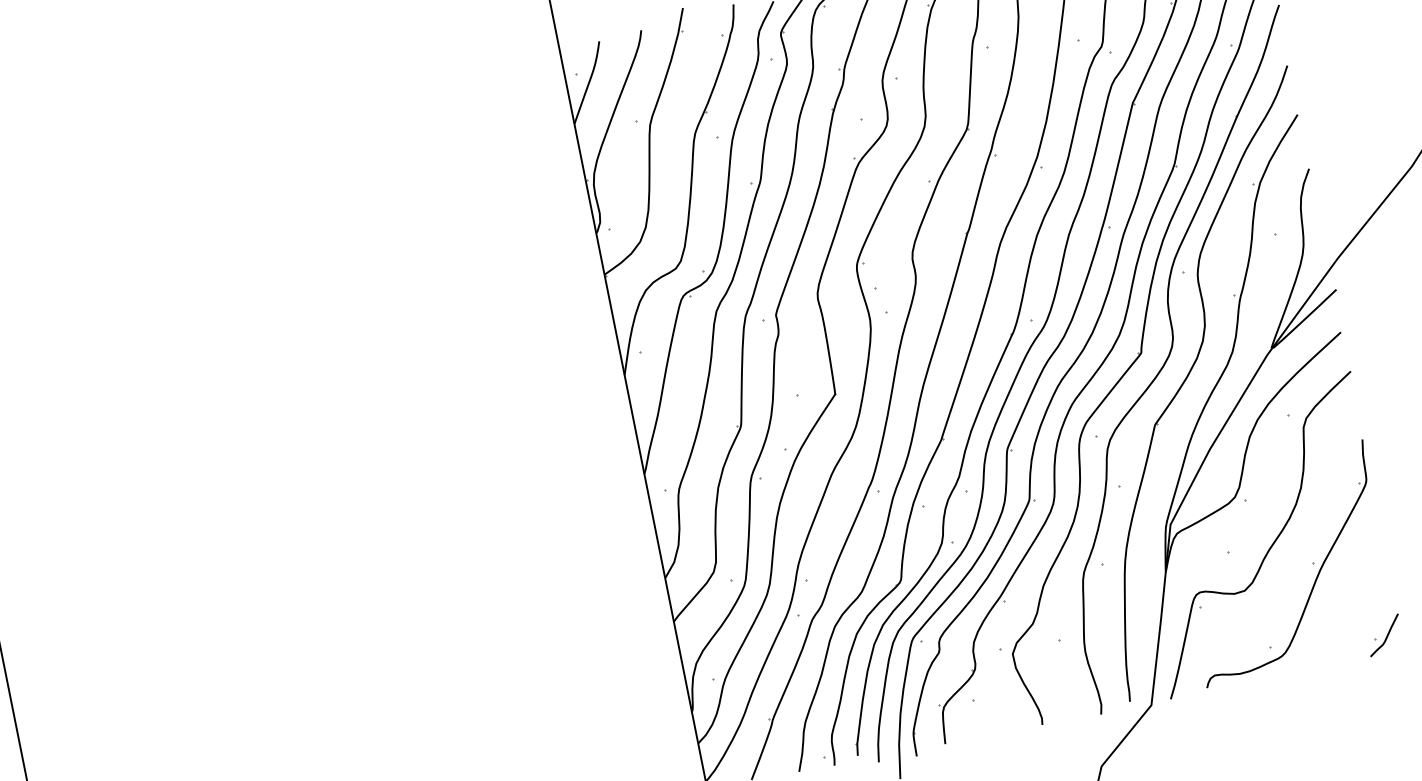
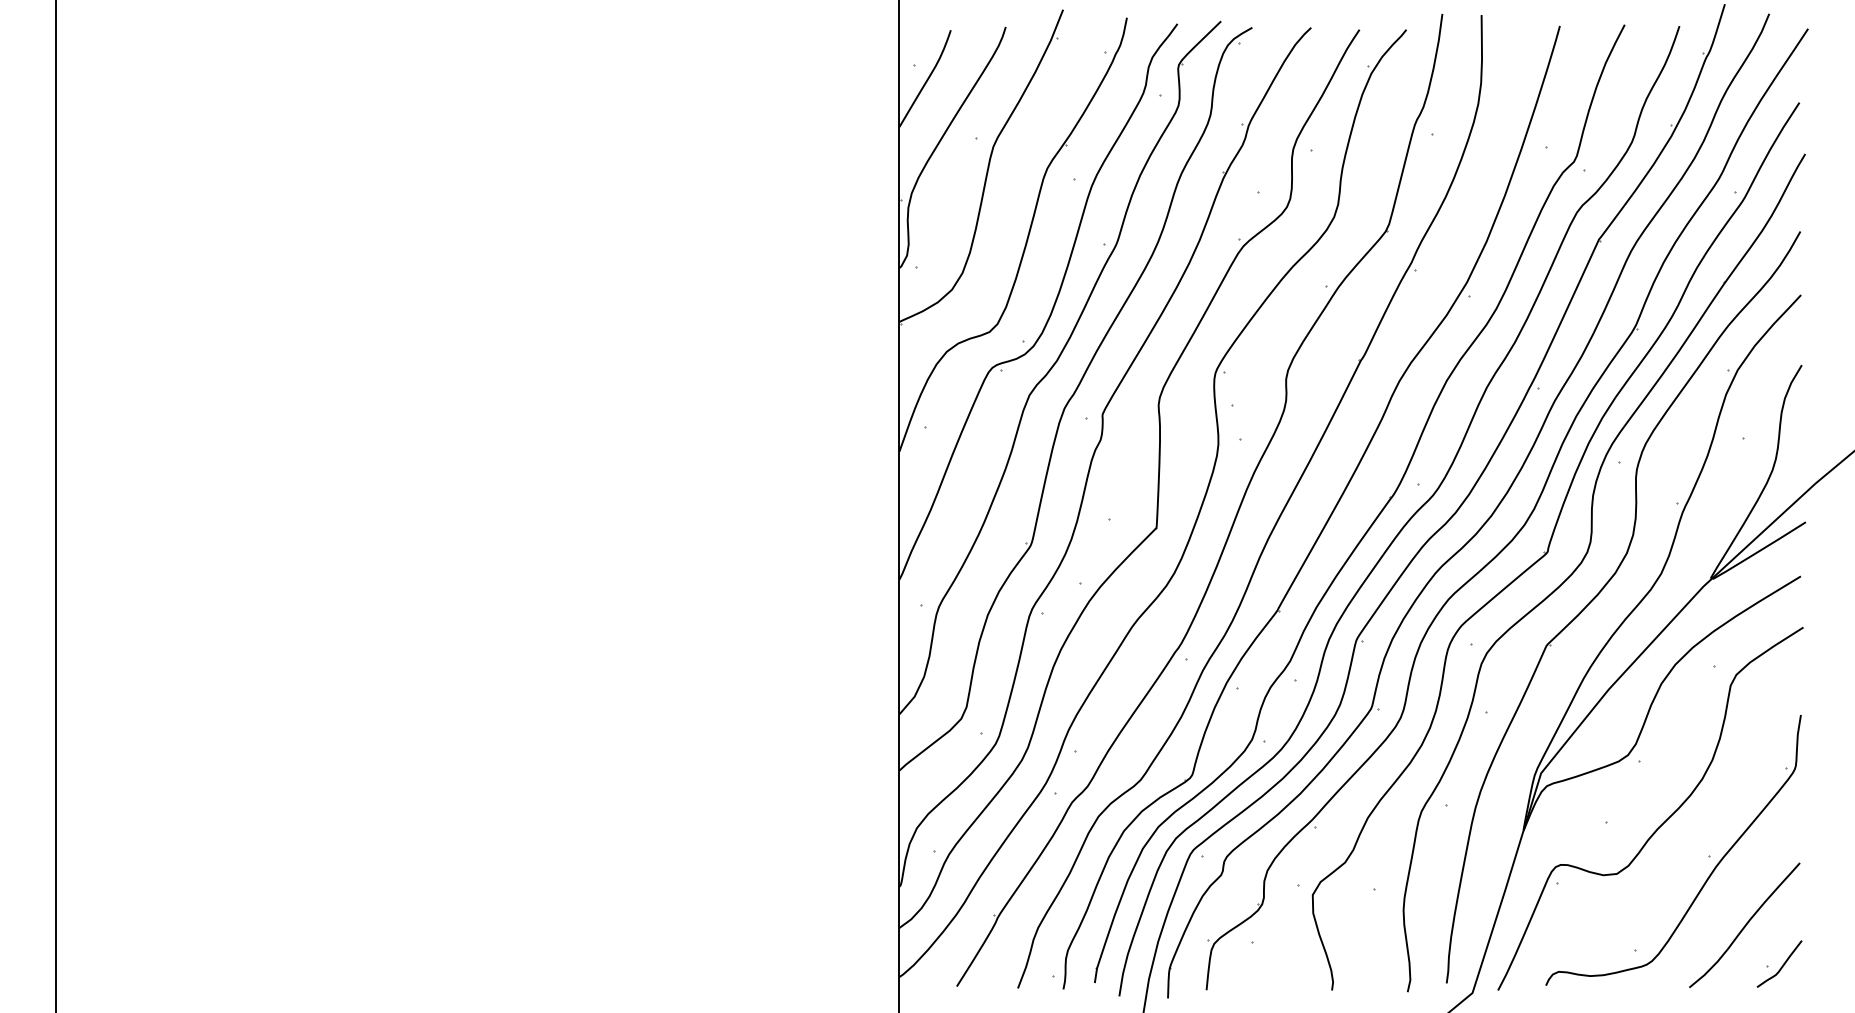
curve: (1351, 610) -> (1745, 924), added

